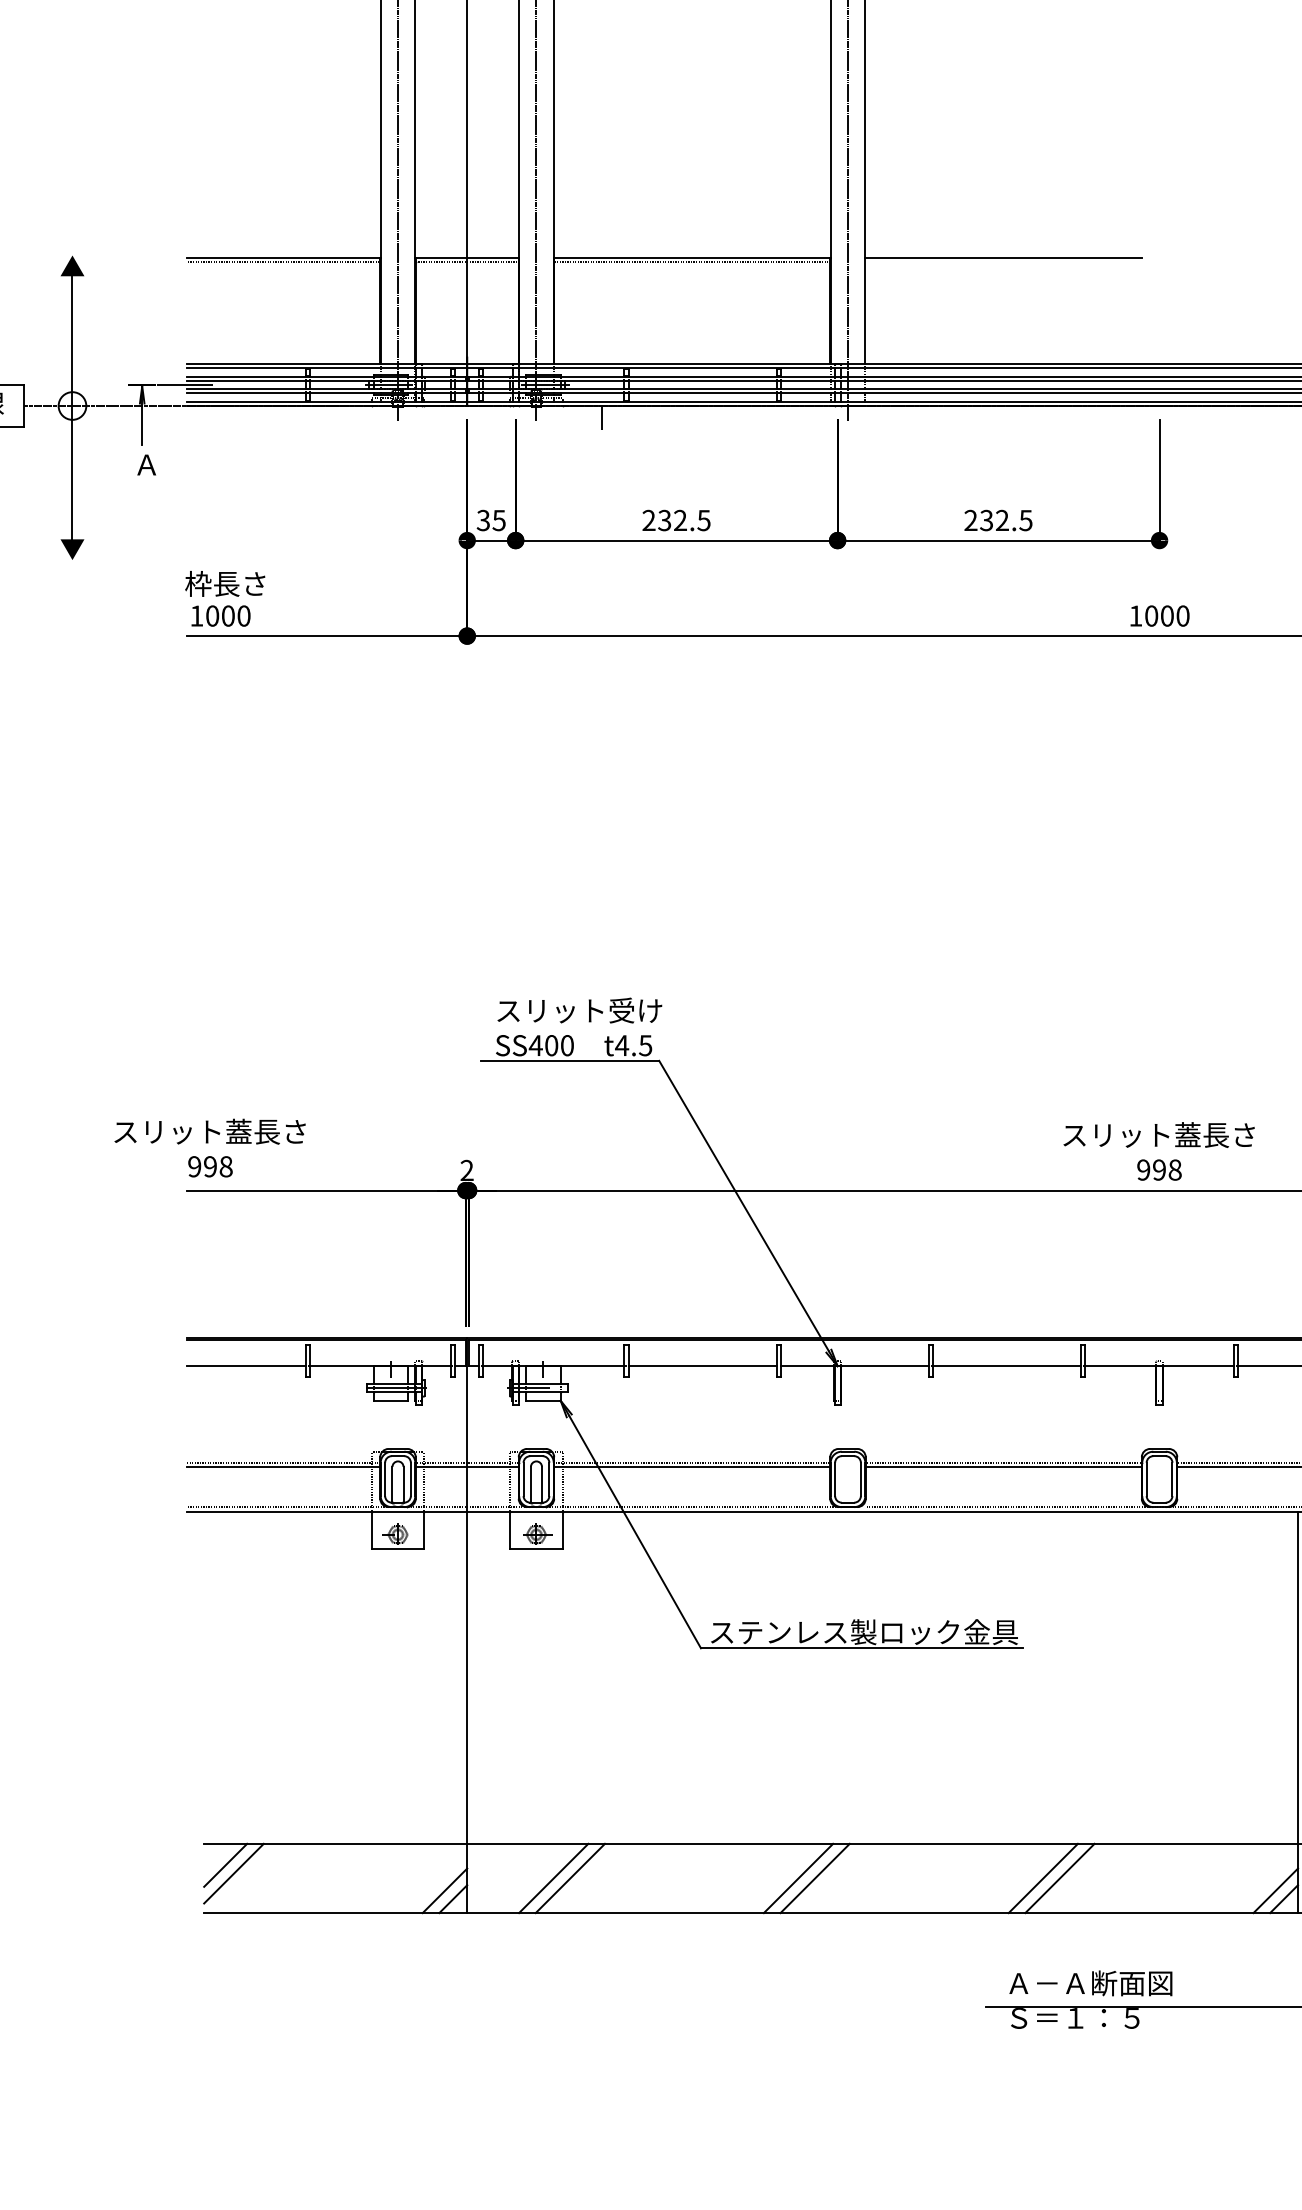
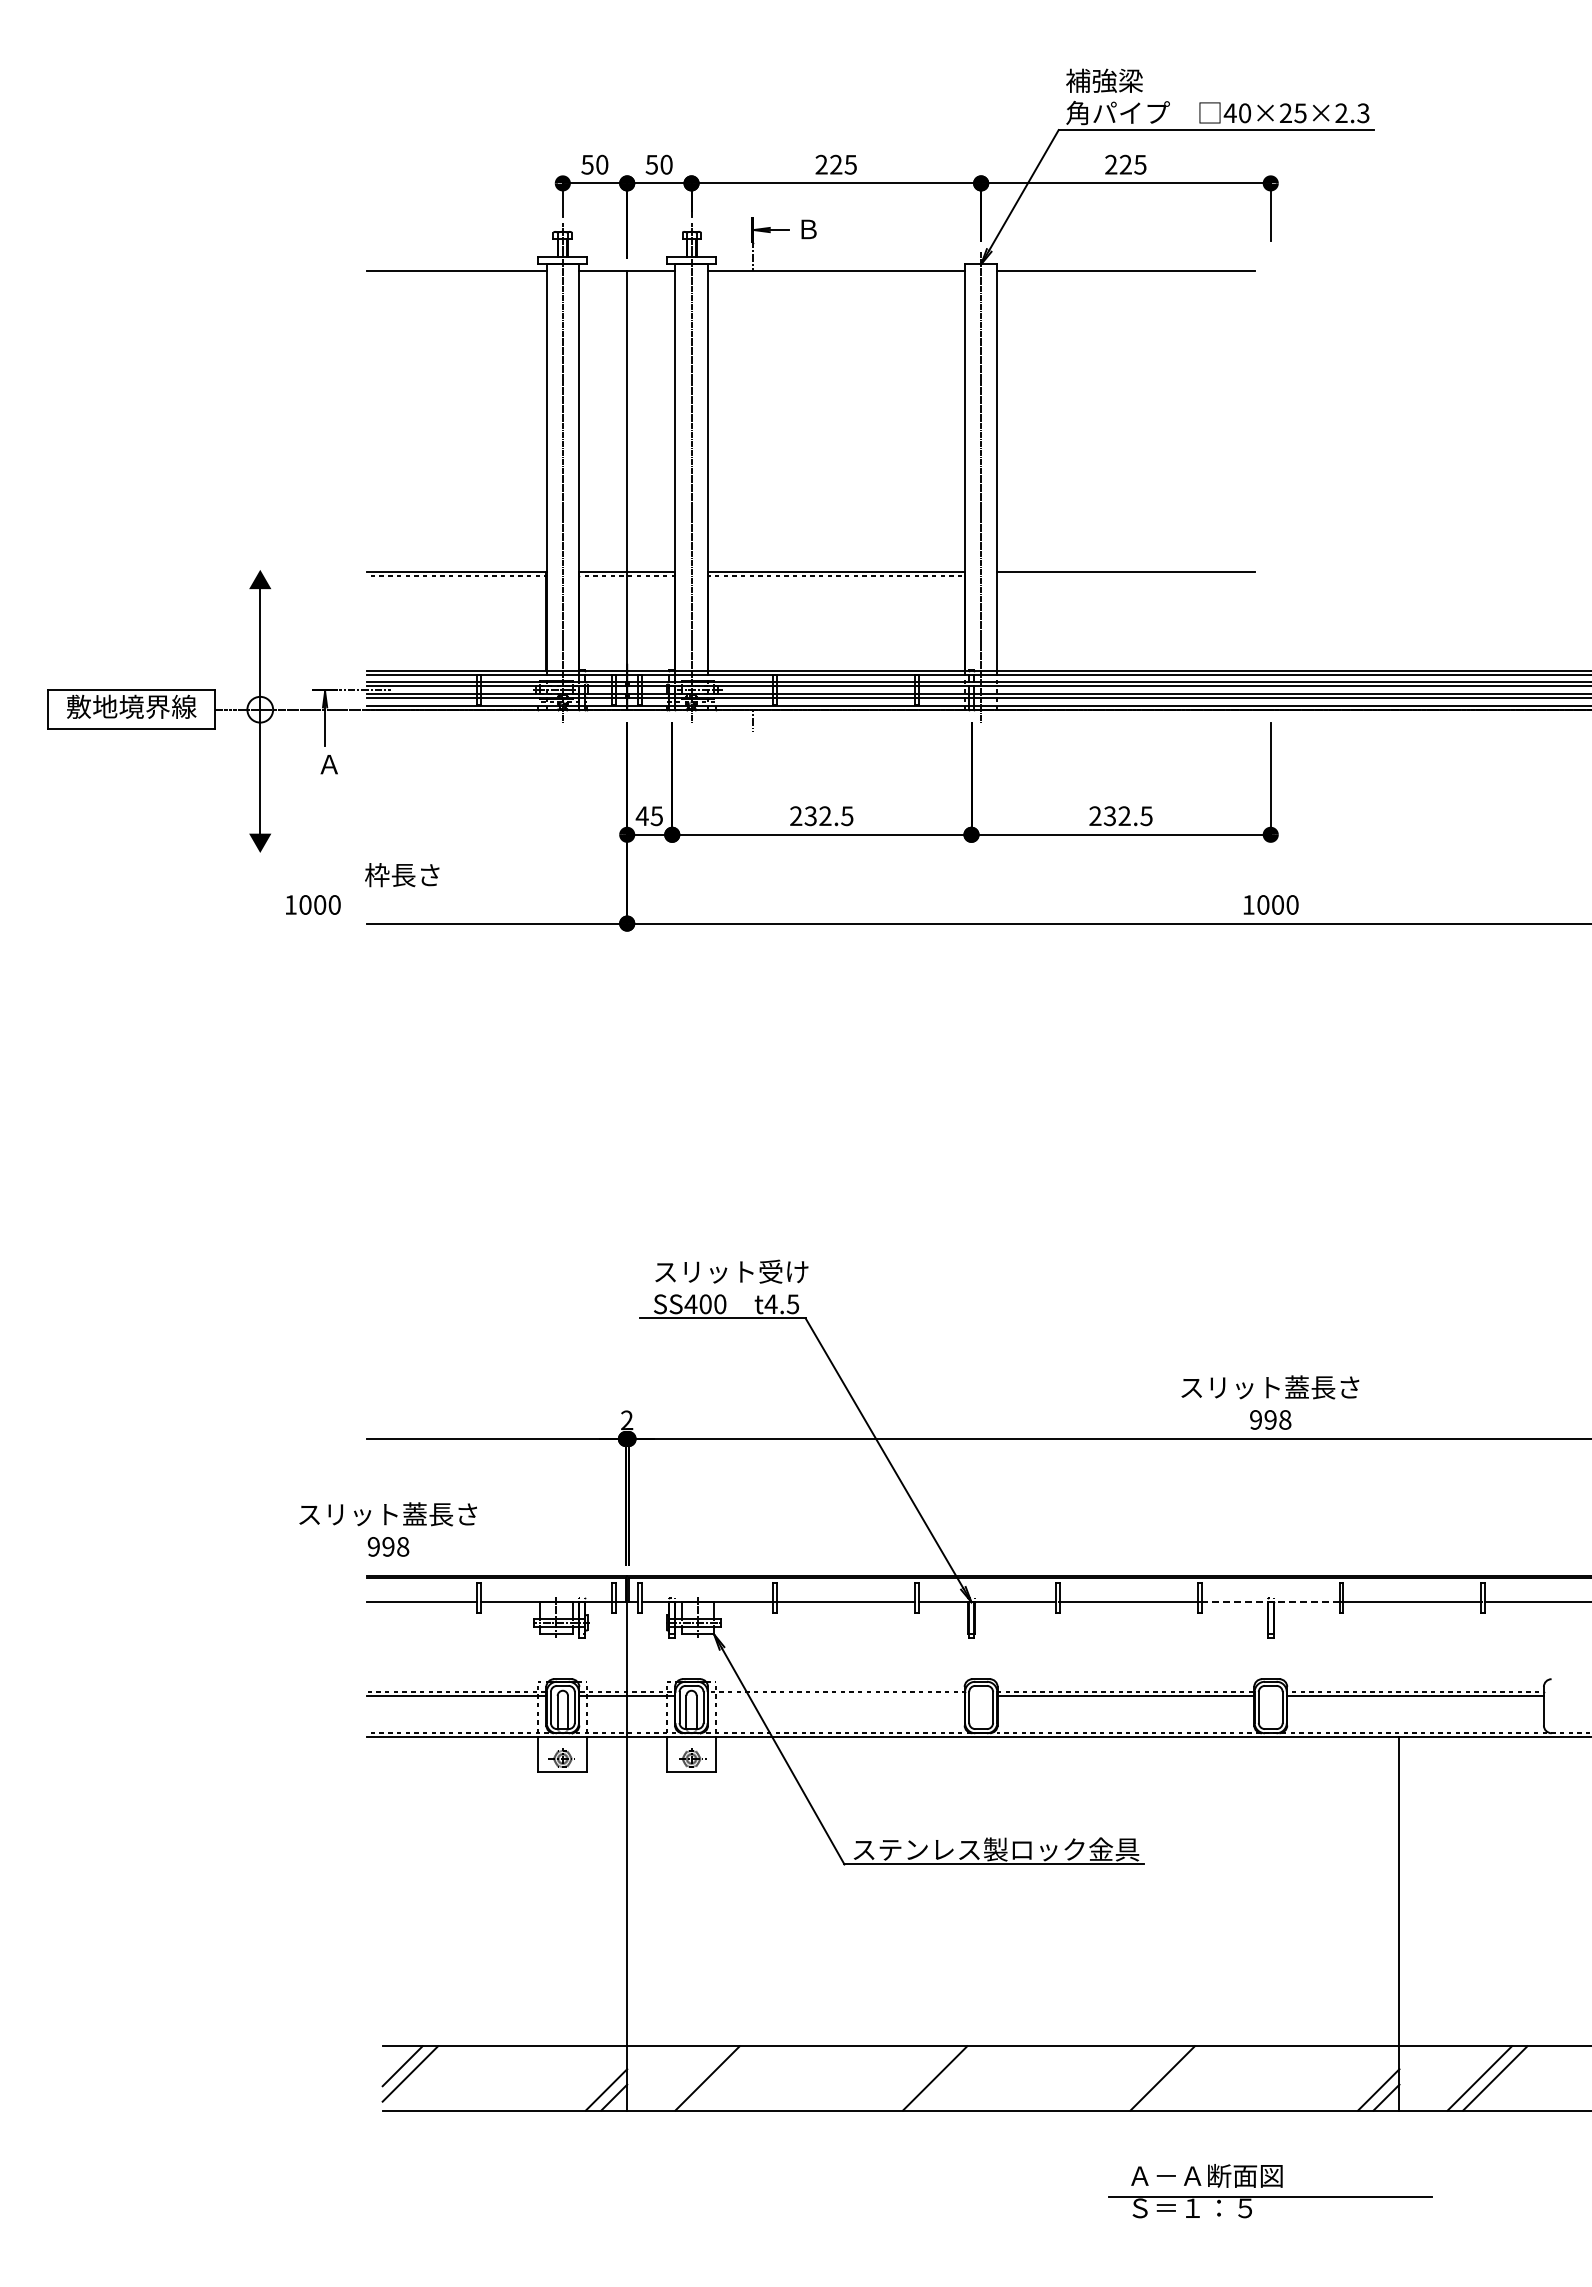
text: (482, 520) -> (641, 816), 35 -> 45
text: (221, 615) -> (313, 904), moved
text: (209, 1148) -> (387, 1529), moved
line: (1159, 1366) -> (1270, 1602), solid -> dashed
line: (692, 1467) -> (836, 1696), removed
line: (569, 1878) -> (722, 2078), removed
line: (815, 1878) -> (950, 2078), removed
line: (1059, 1878) -> (1177, 2078), removed

